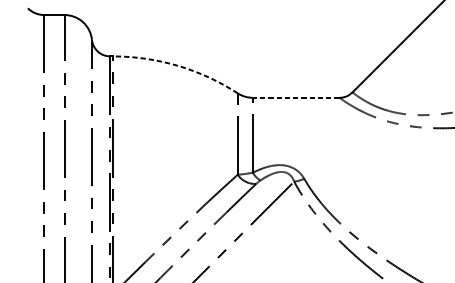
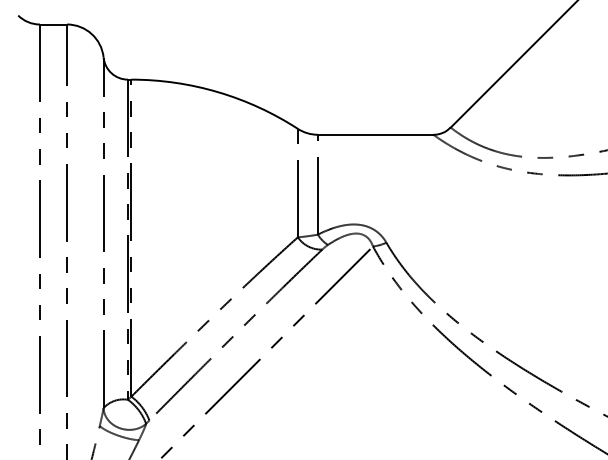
arc: (178, 66) -> (218, 92), dashed -> solid
line: (296, 97) -> (375, 134), dashed -> solid

